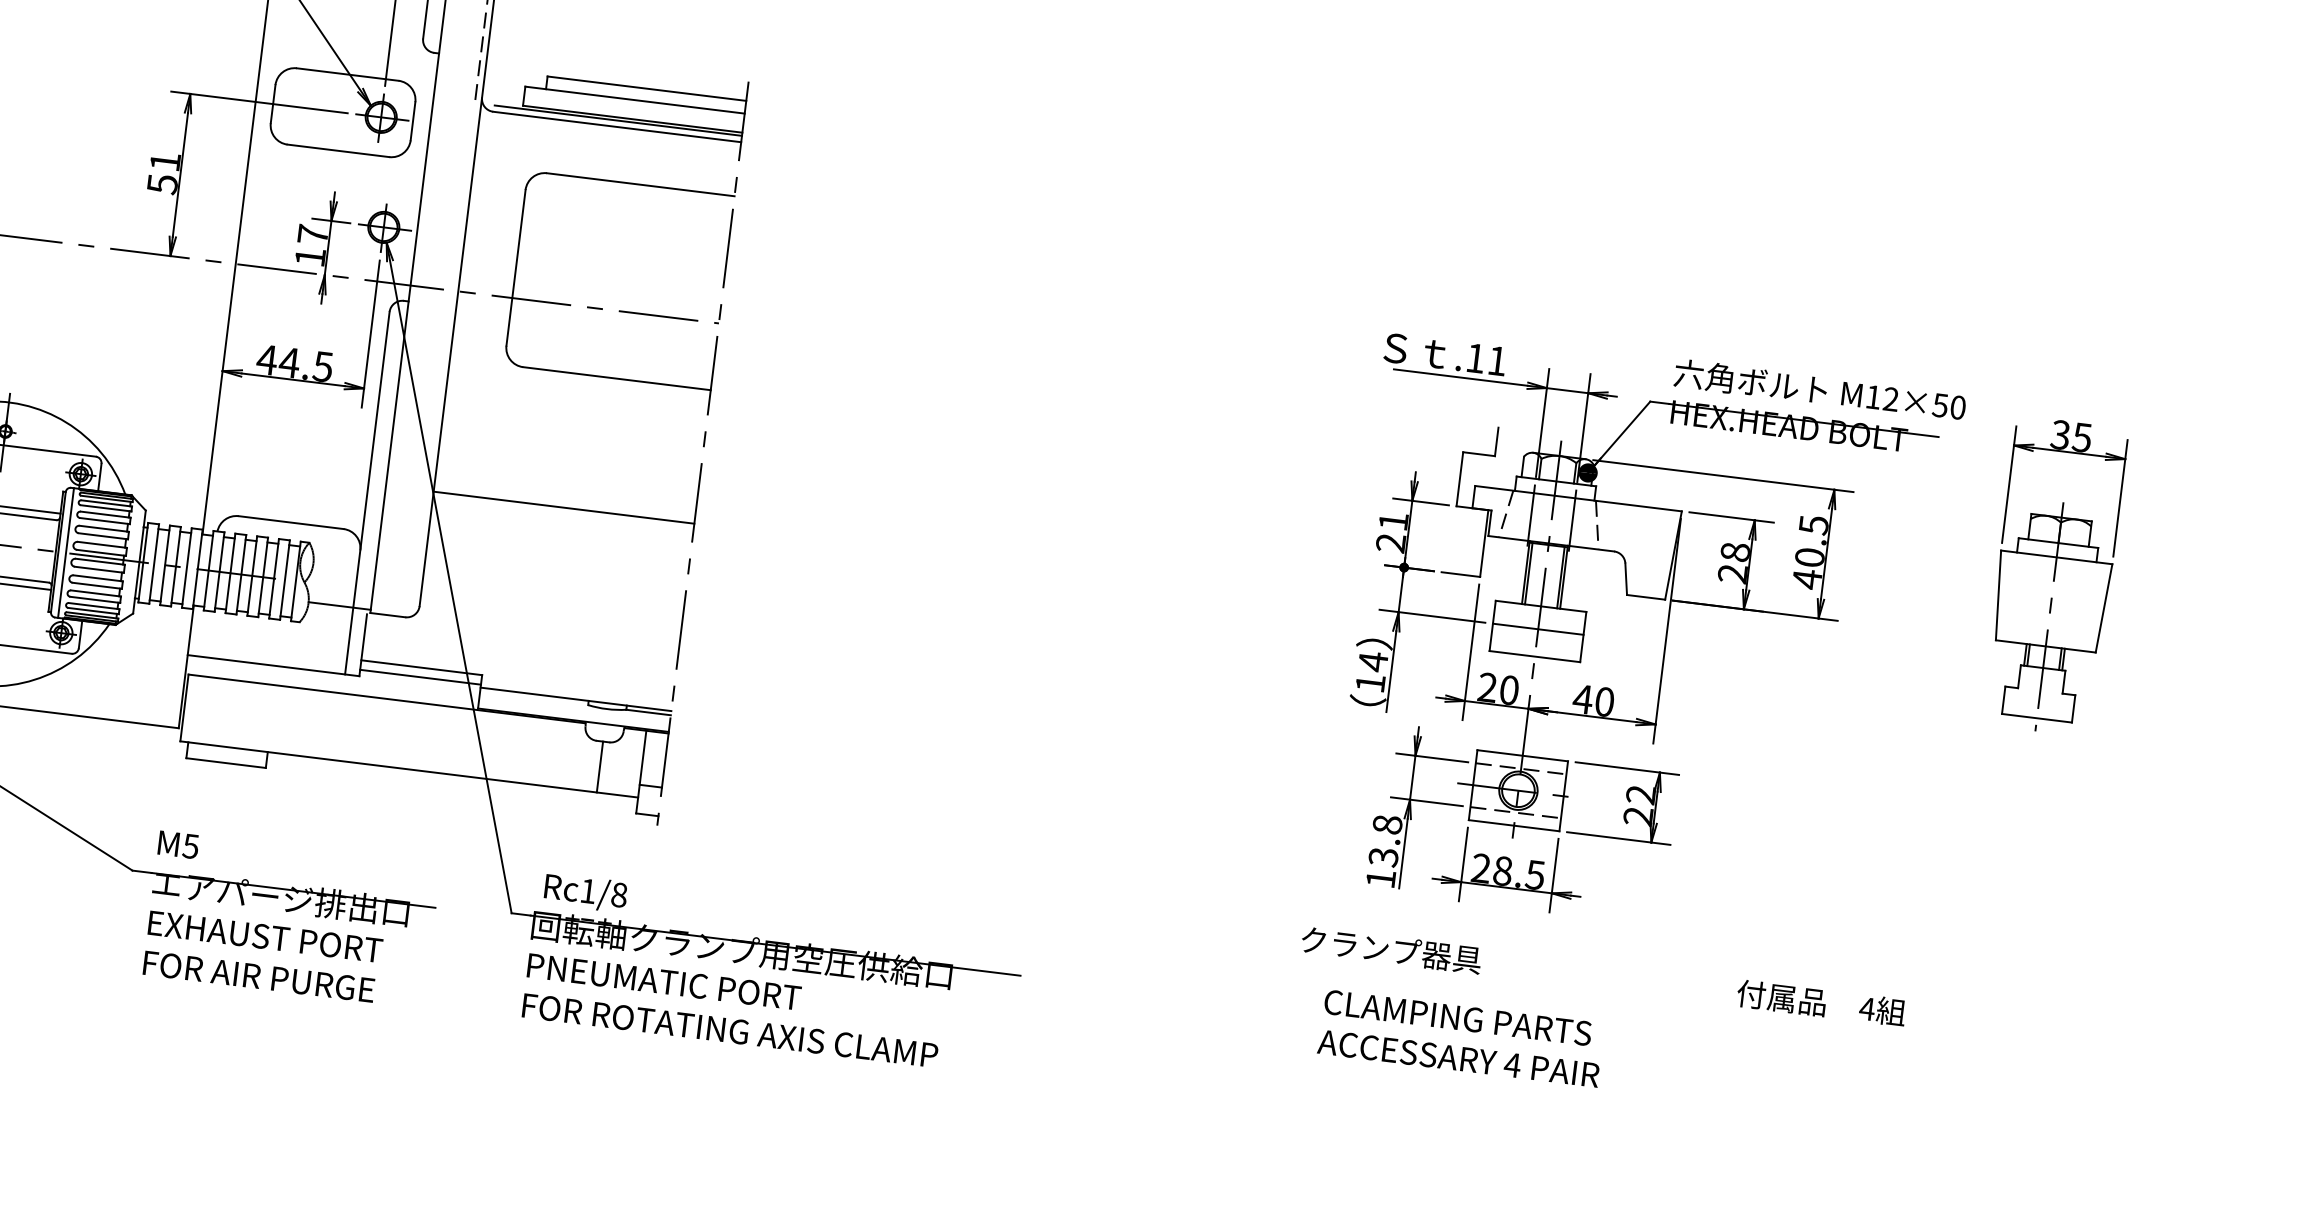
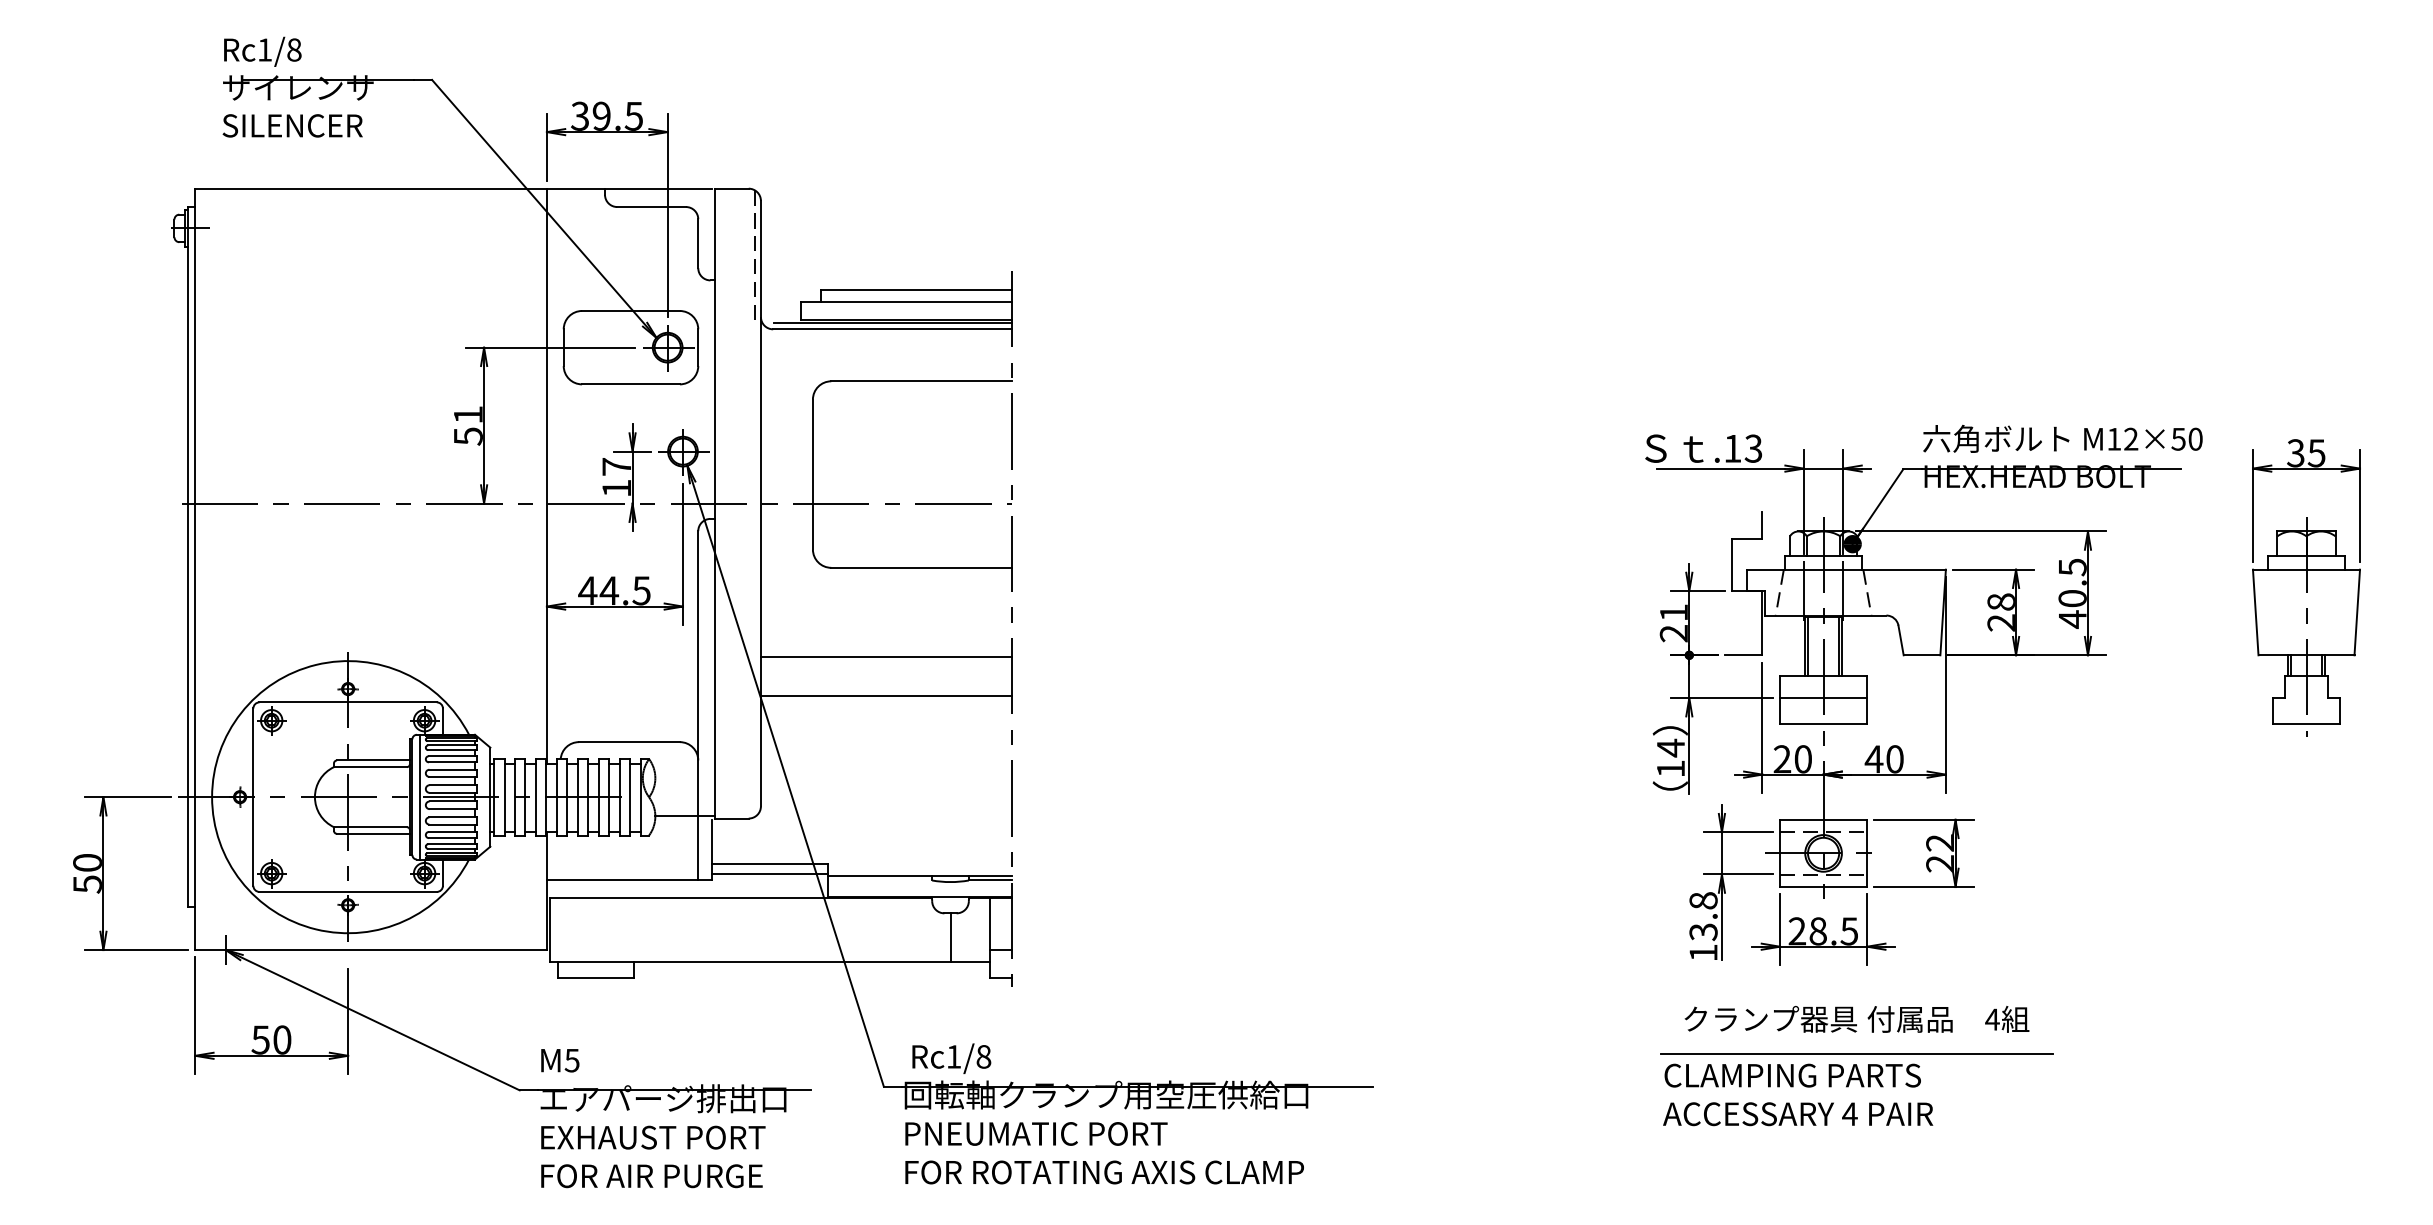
text: (1497, 360) -> (1753, 448), .11 -> .13
line: (568, 466) -> (885, 656), added
text: (1391, 950) -> (1770, 1019), moved
text: (1821, 1003) -> (1948, 1019), moved
line: (1526, 1004) -> (1856, 1054), added

